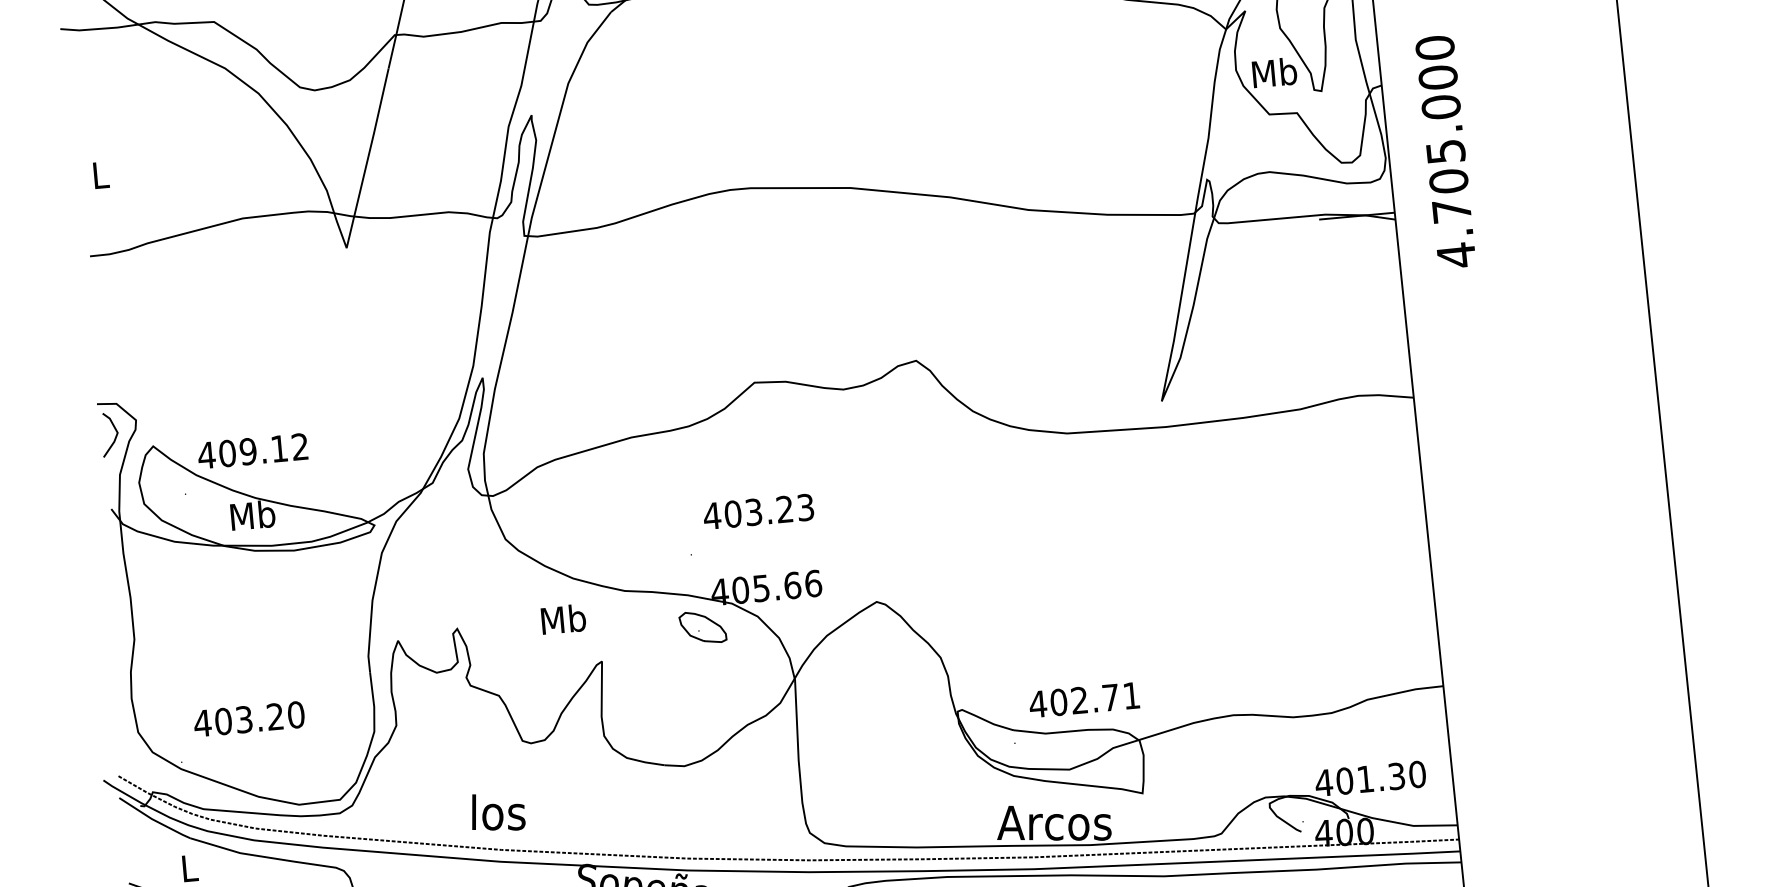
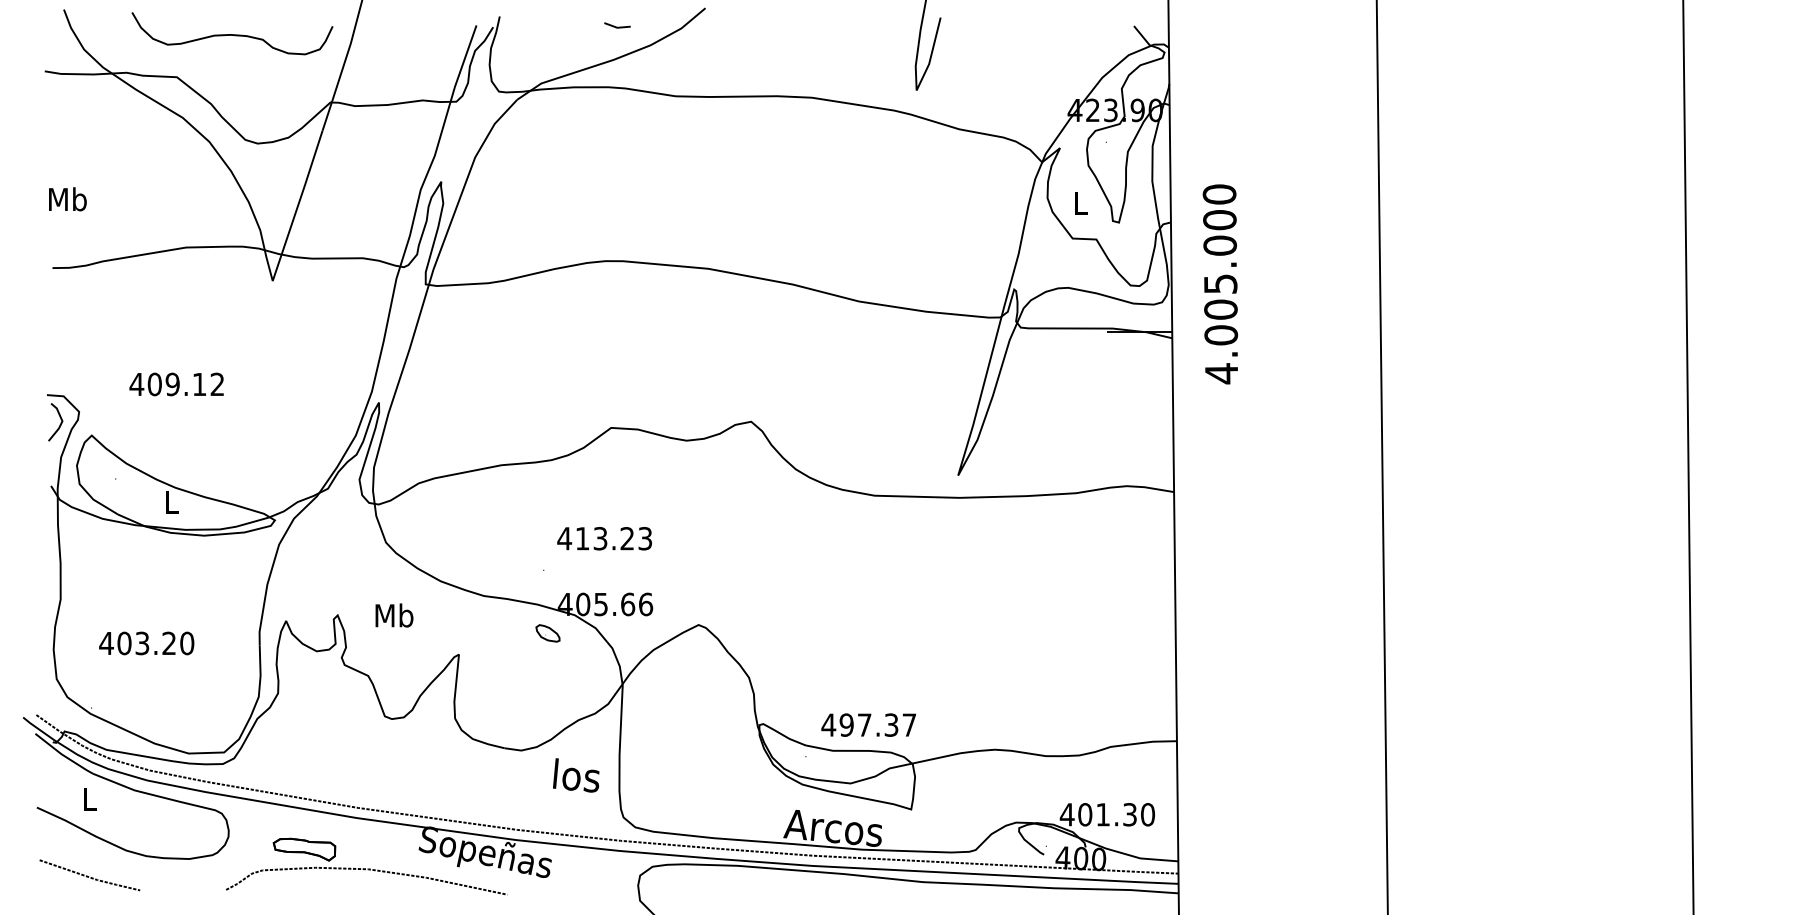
text: (1274, 73) -> (1080, 203), Mb -> L
text: (100, 175) -> (67, 199), L -> Mb
text: (1452, 211) -> (1221, 335), 4.705.000 -> 4.005.000
text: (252, 451) -> (176, 384), moved
text: (732, 513) -> (582, 538), 403.23 -> 413.23
text: (252, 515) -> (171, 502), Mb -> L
text: (563, 619) -> (394, 615), moved
part: (702, 627) -> (547, 633), size x0.6
text: (1094, 698) -> (877, 724), 402.71 -> 497.37
text: (249, 719) -> (146, 643), moved
text: (498, 812) -> (576, 775), moved

